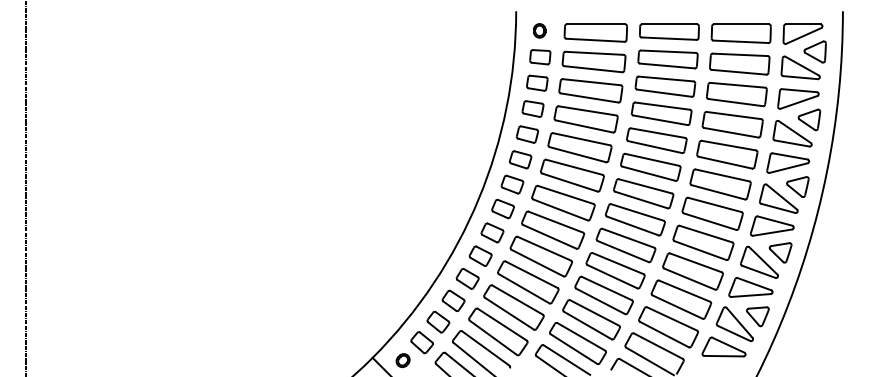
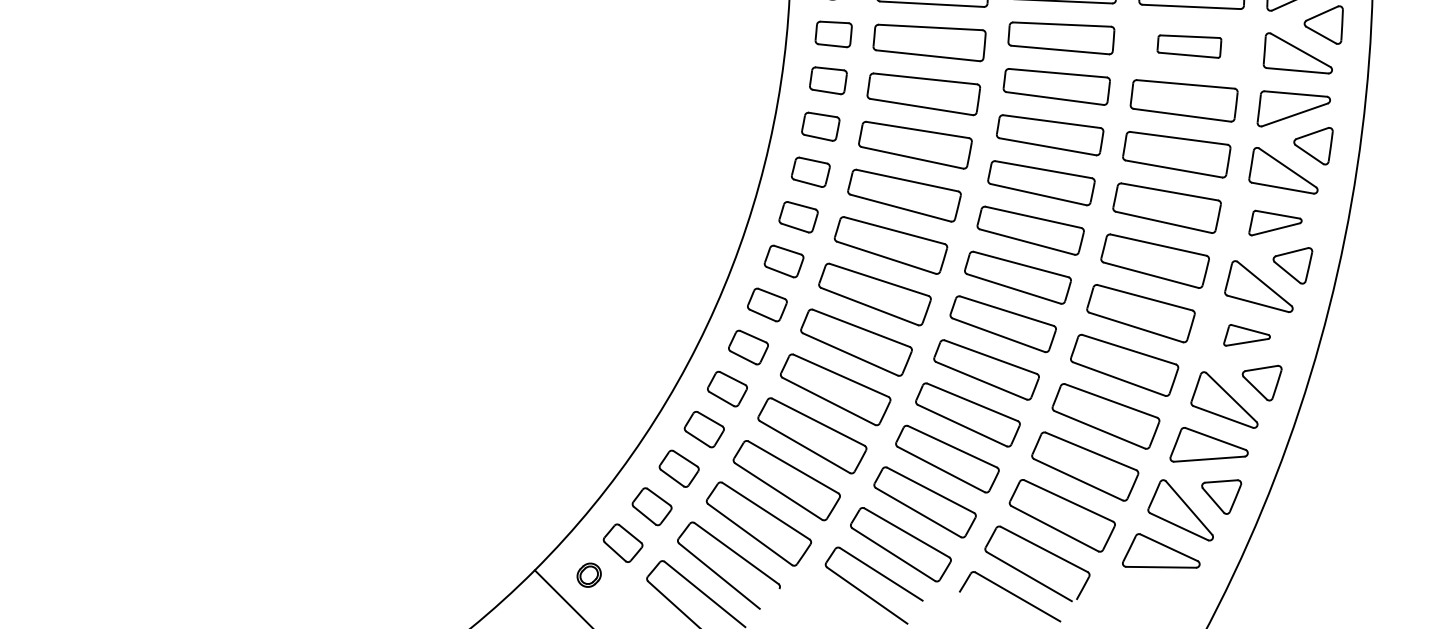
part: (739, 63) -> (1188, 45), size x0.6
part: (787, 162) -> (1274, 222), size x0.7
part: (771, 225) -> (1245, 334), size x0.6

